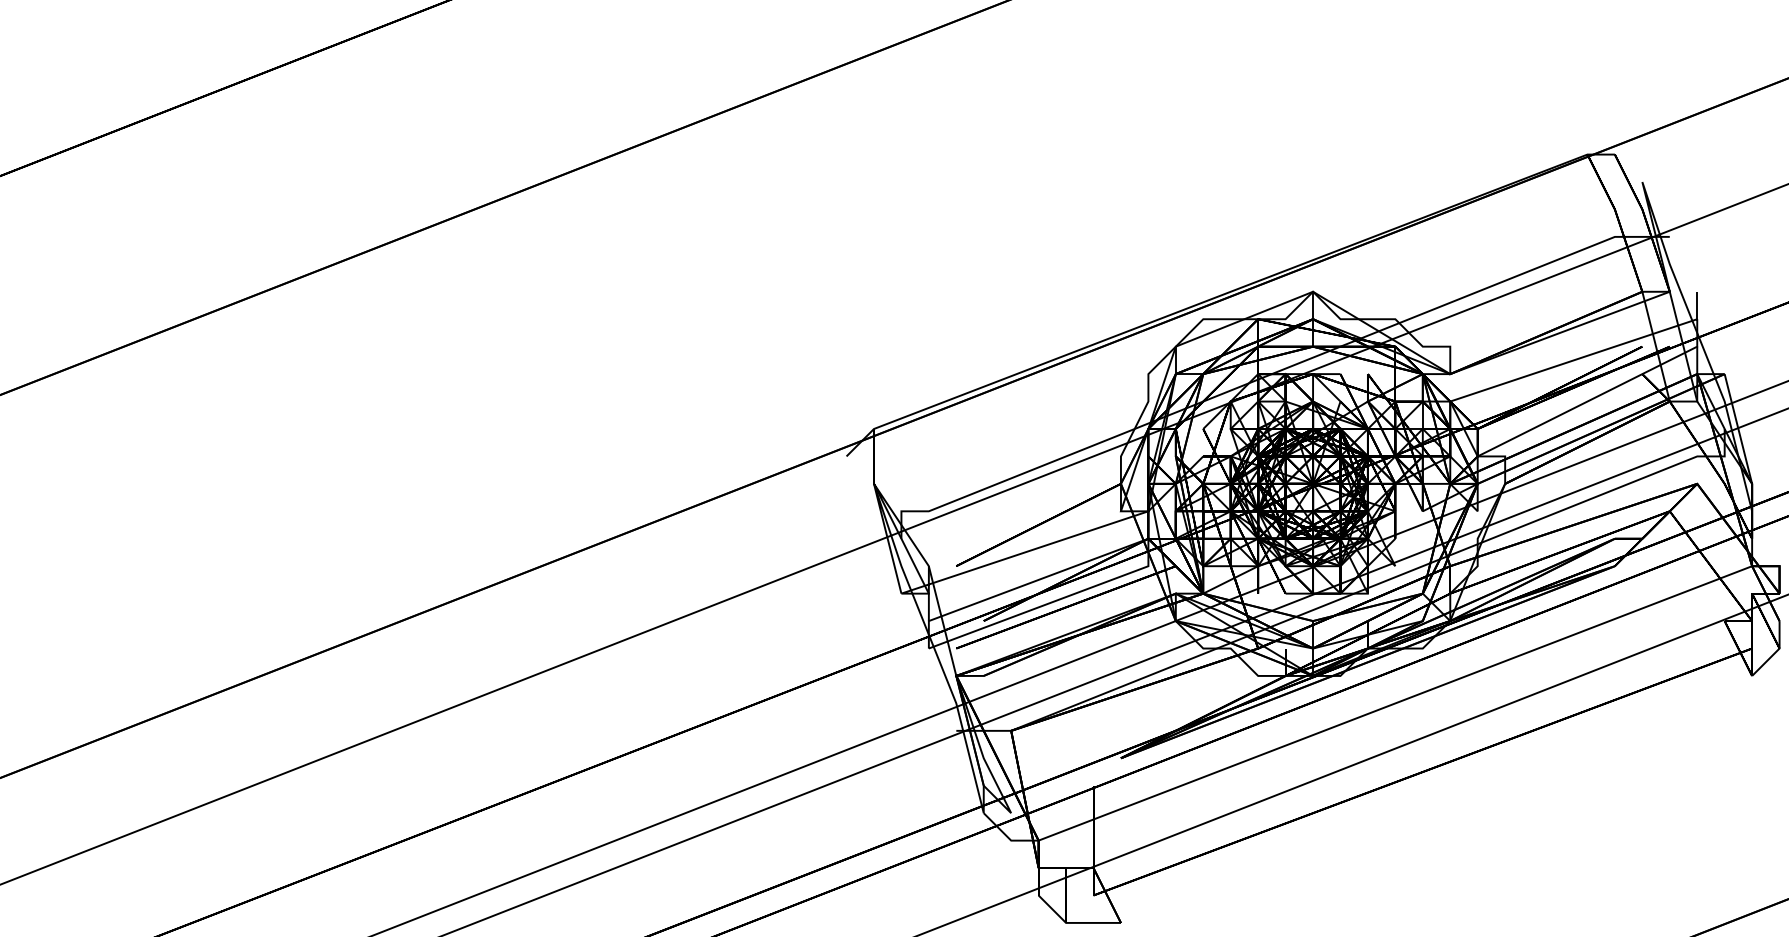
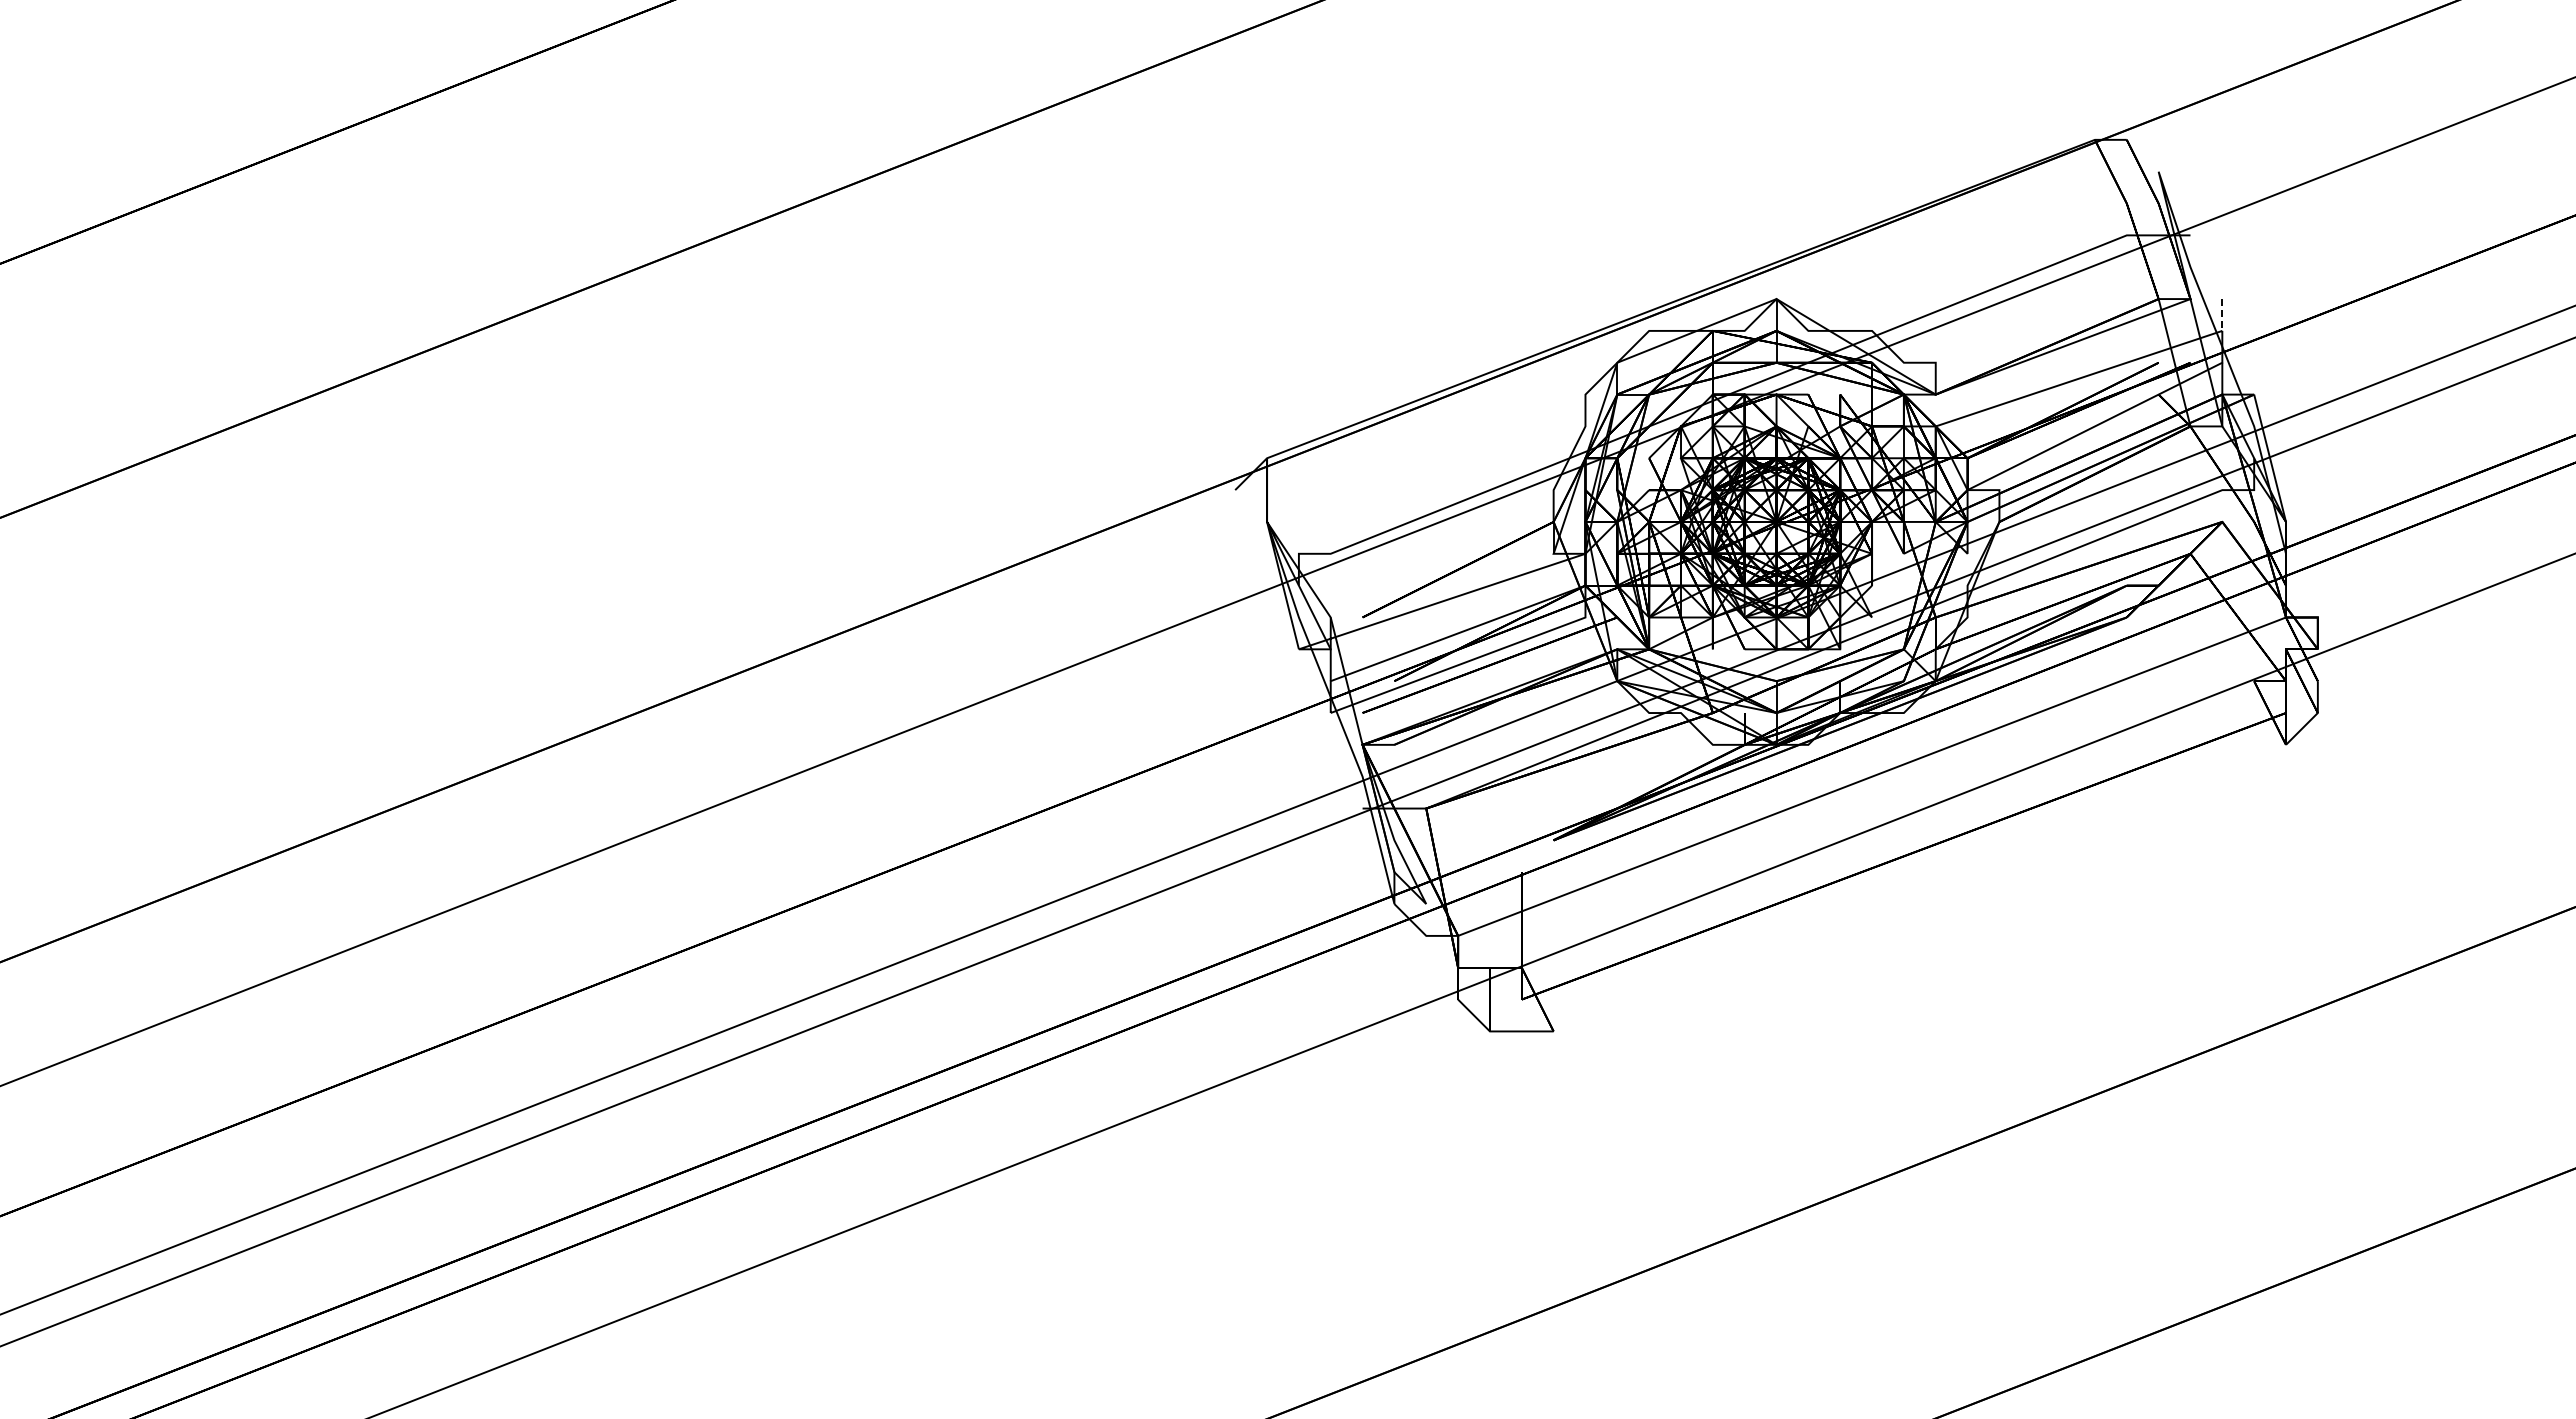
line: (1697, 305) -> (2222, 314), solid -> dashed

